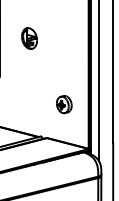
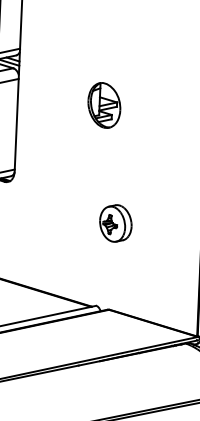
part: (29, 38) -> (104, 105), moved
part: (64, 104) -> (116, 223), moved

